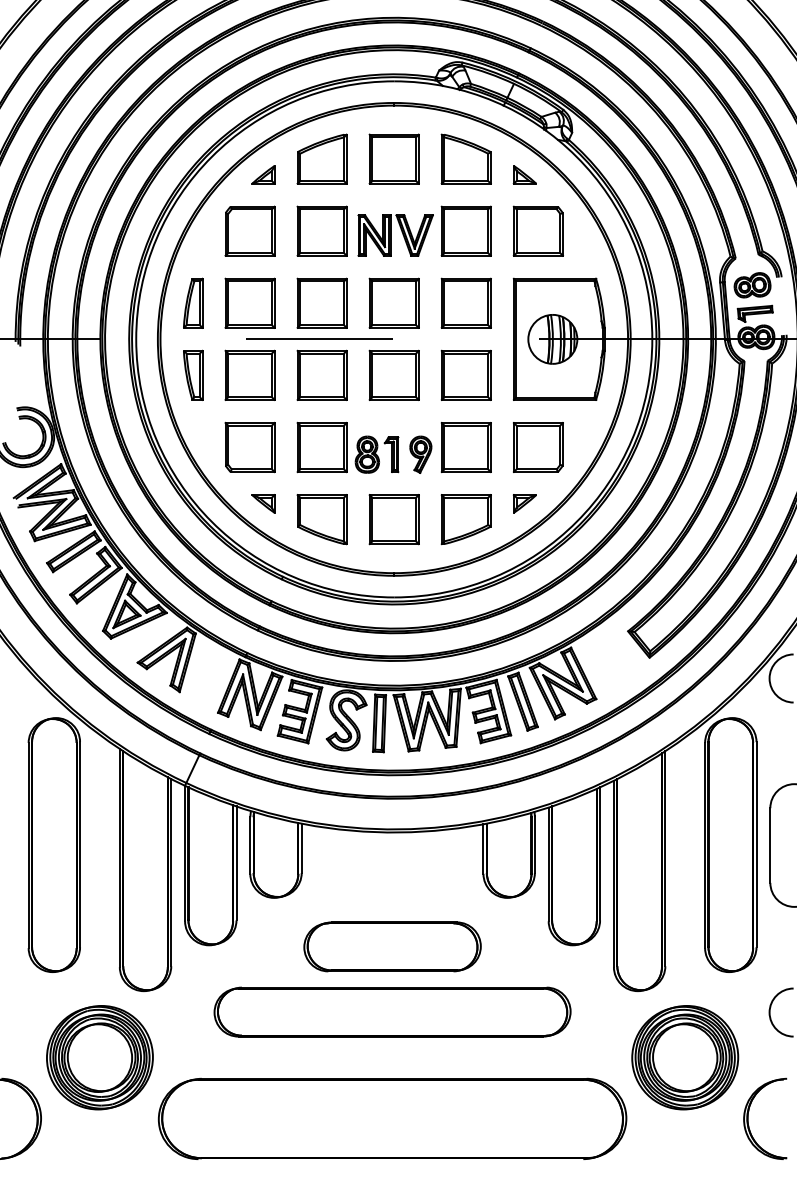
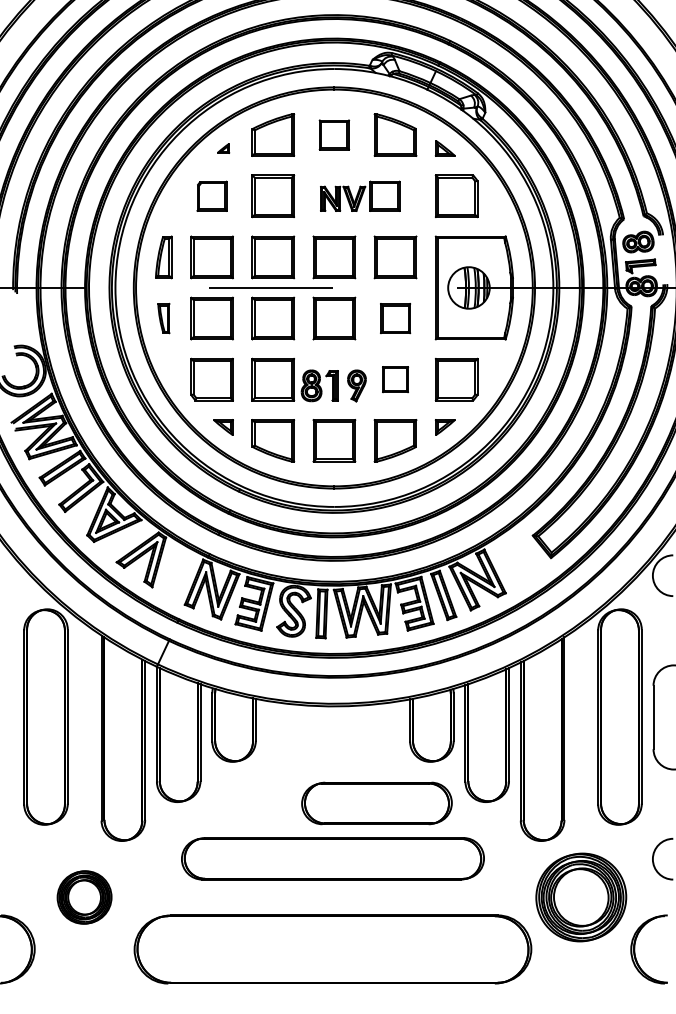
part: (394, 158) -> (334, 134), size x0.7
part: (263, 175) -> (223, 148), size x0.6
part: (249, 231) -> (211, 196), size x0.7
part: (425, 231) -> (360, 196), size x0.7
part: (192, 375) -> (163, 318), size x0.7
part: (466, 375) -> (395, 318), size x0.7
part: (466, 447) -> (395, 379), size x0.6
part: (392, 946) -> (376, 803), moved
part: (99, 1057) -> (84, 897), size x0.6

